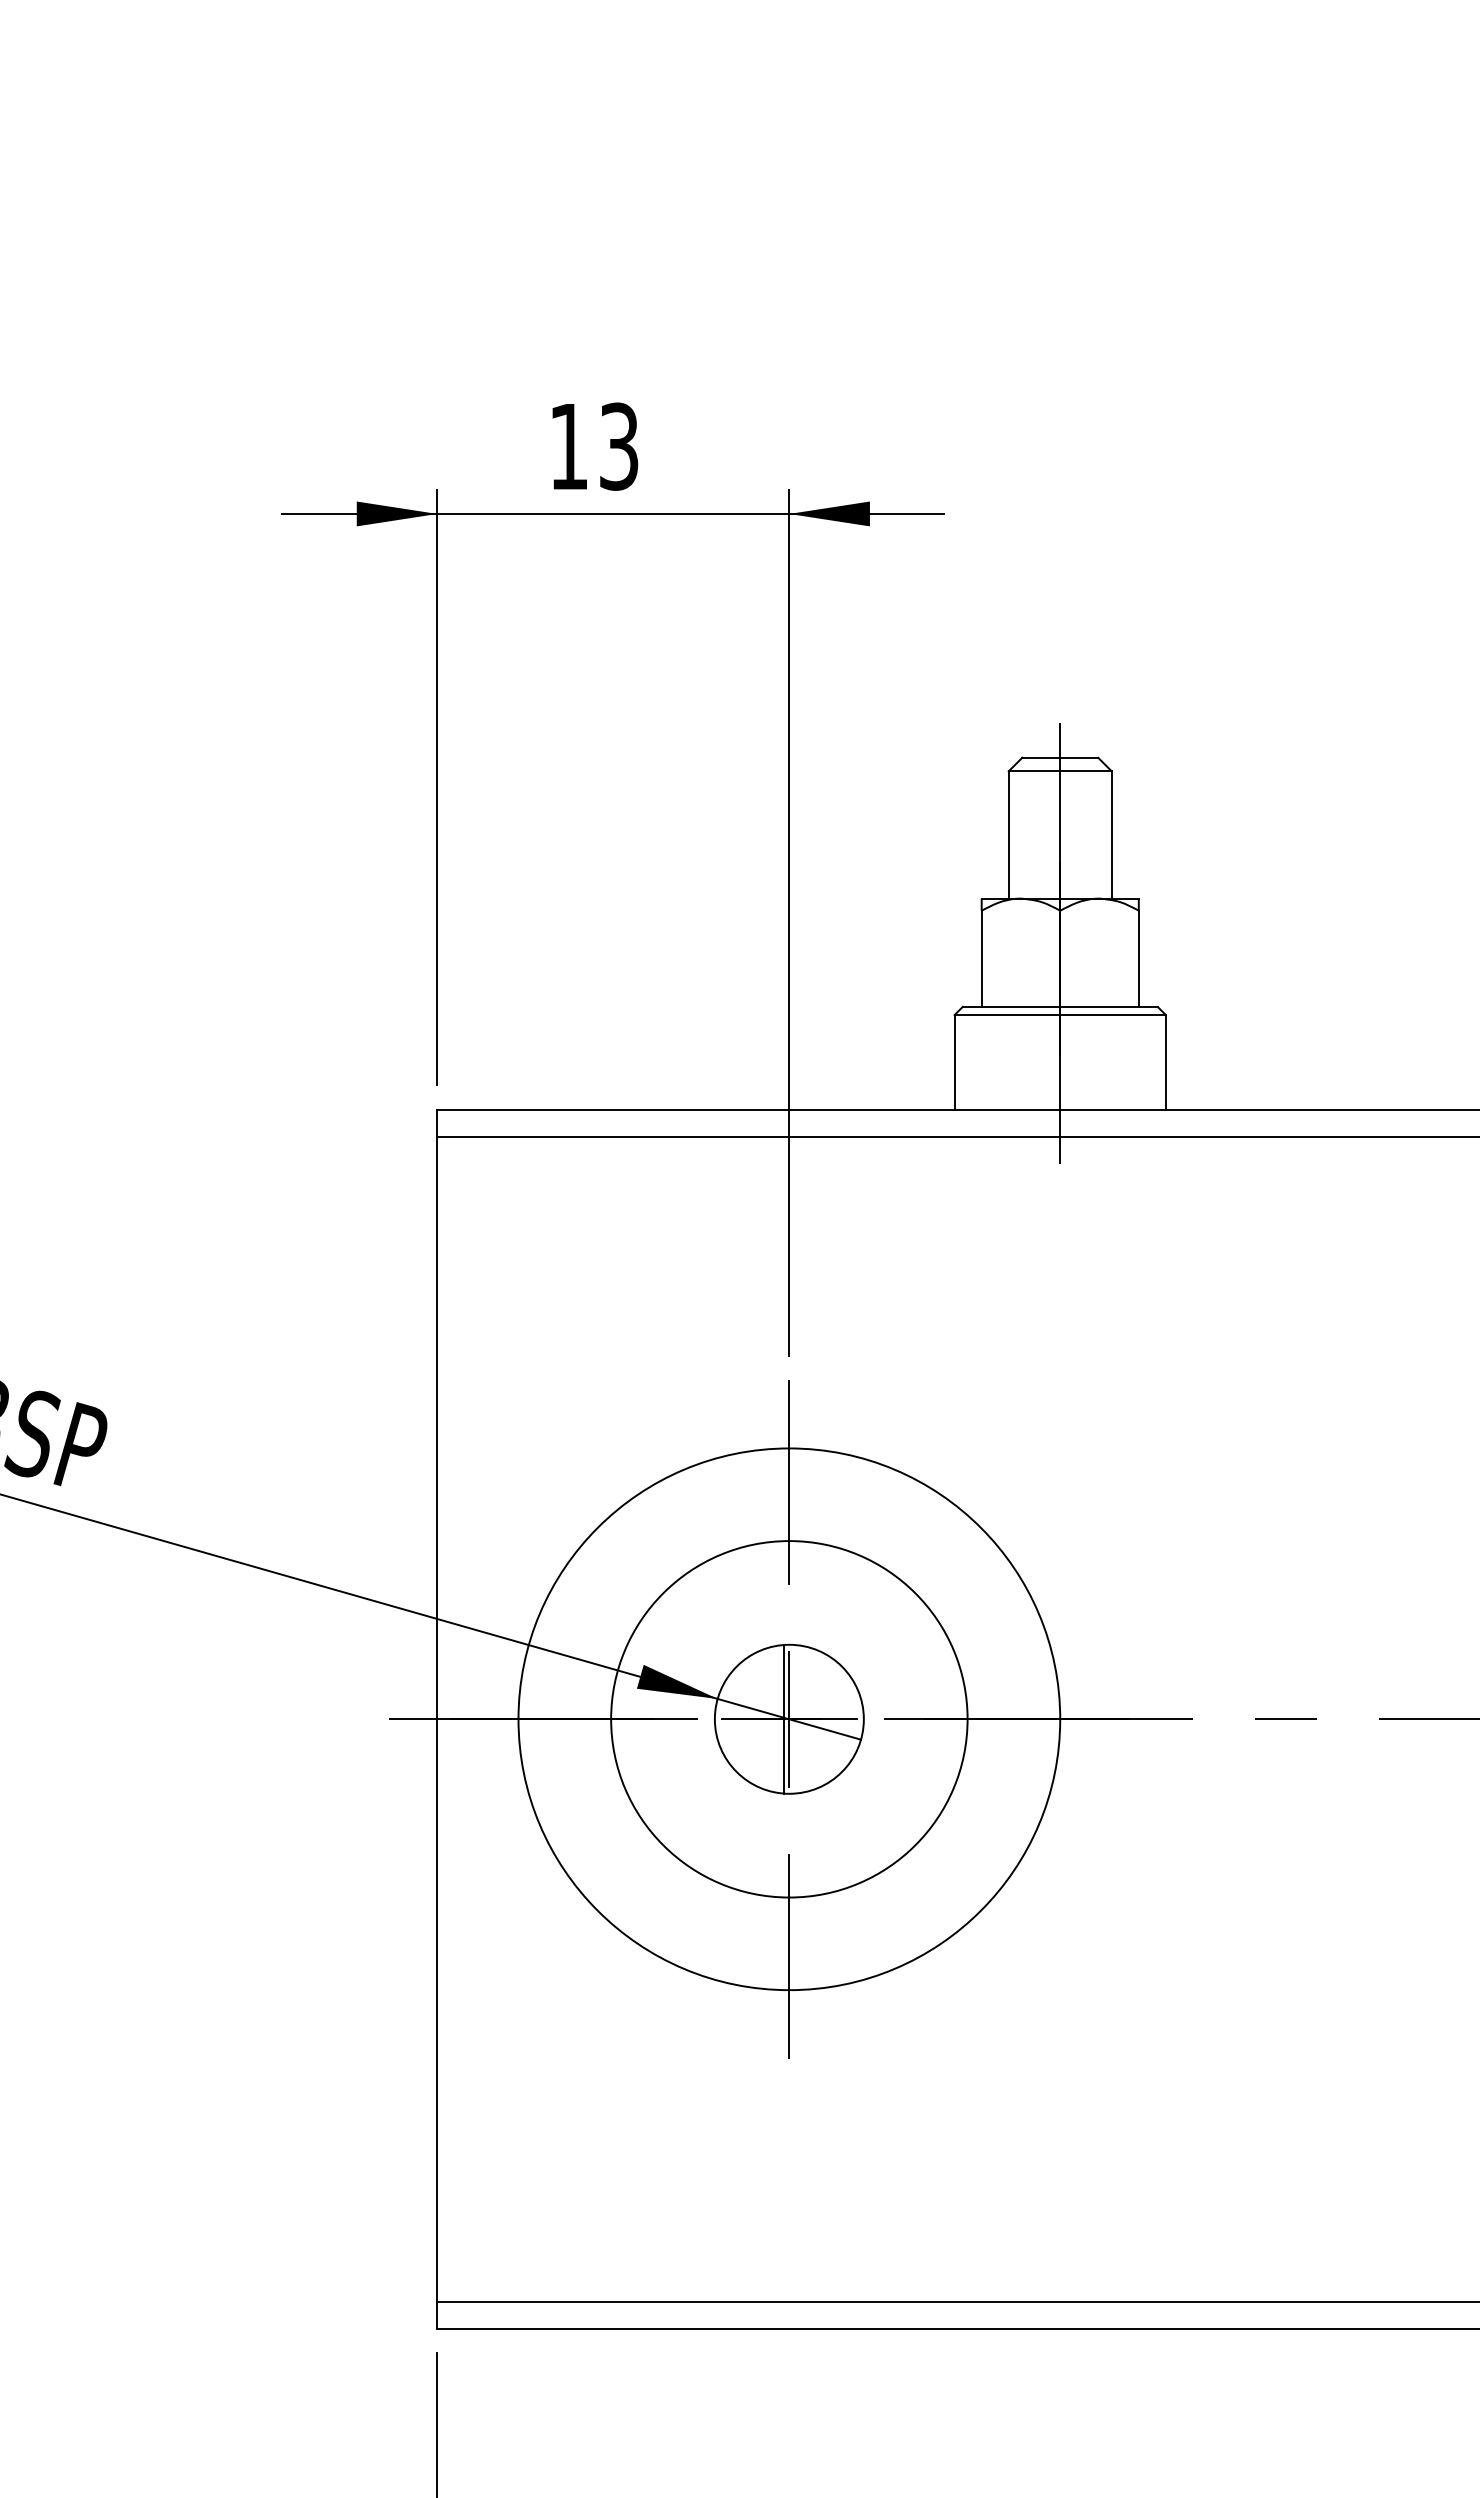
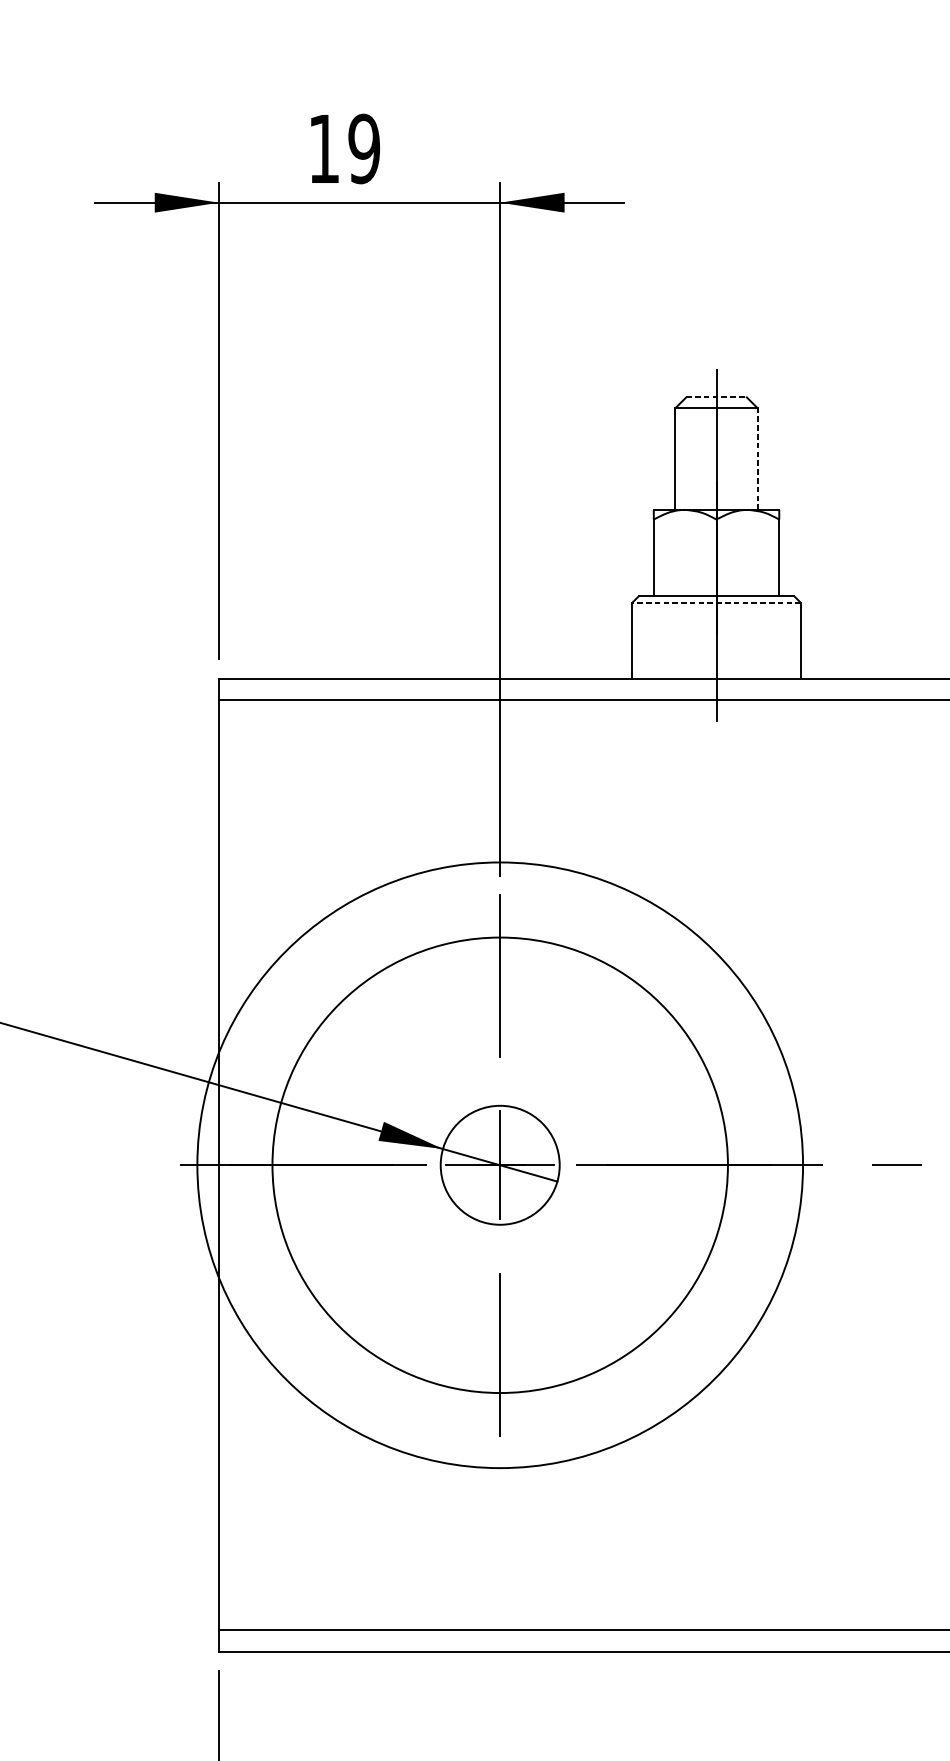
text: (618, 446) -> (363, 148), 13 -> 19
line: (1060, 757) -> (716, 397), solid -> dashed
line: (1111, 834) -> (757, 458), solid -> dashed
line: (1060, 1015) -> (716, 603), solid -> dashed
line: (783, 1719) -> (495, 1165), removed
circle: (789, 1719) -> (500, 1165), size x1.4
circle: (789, 1719) -> (500, 1165), size x1.6

